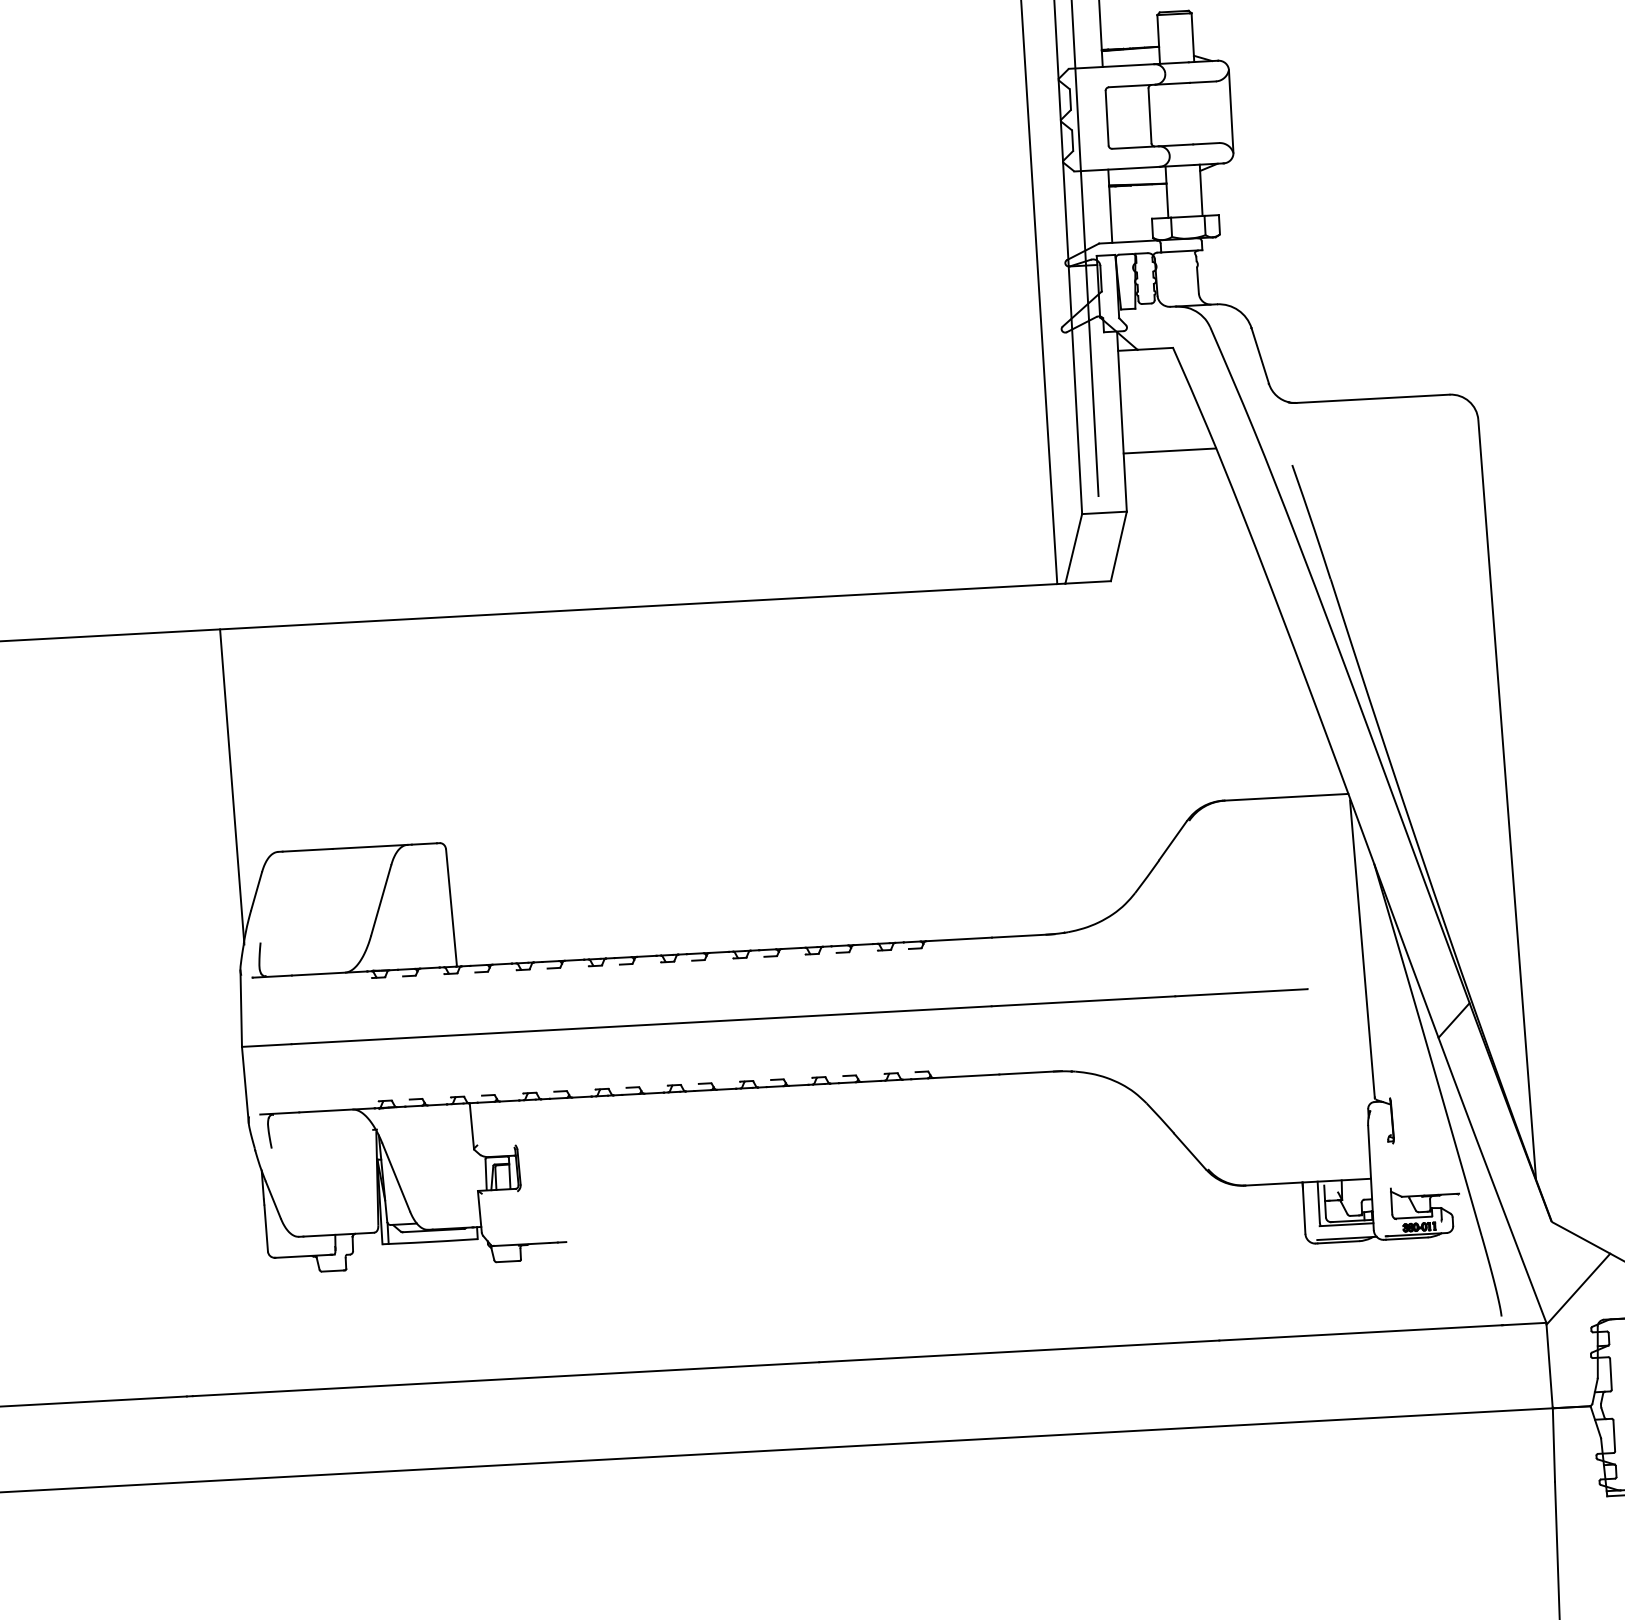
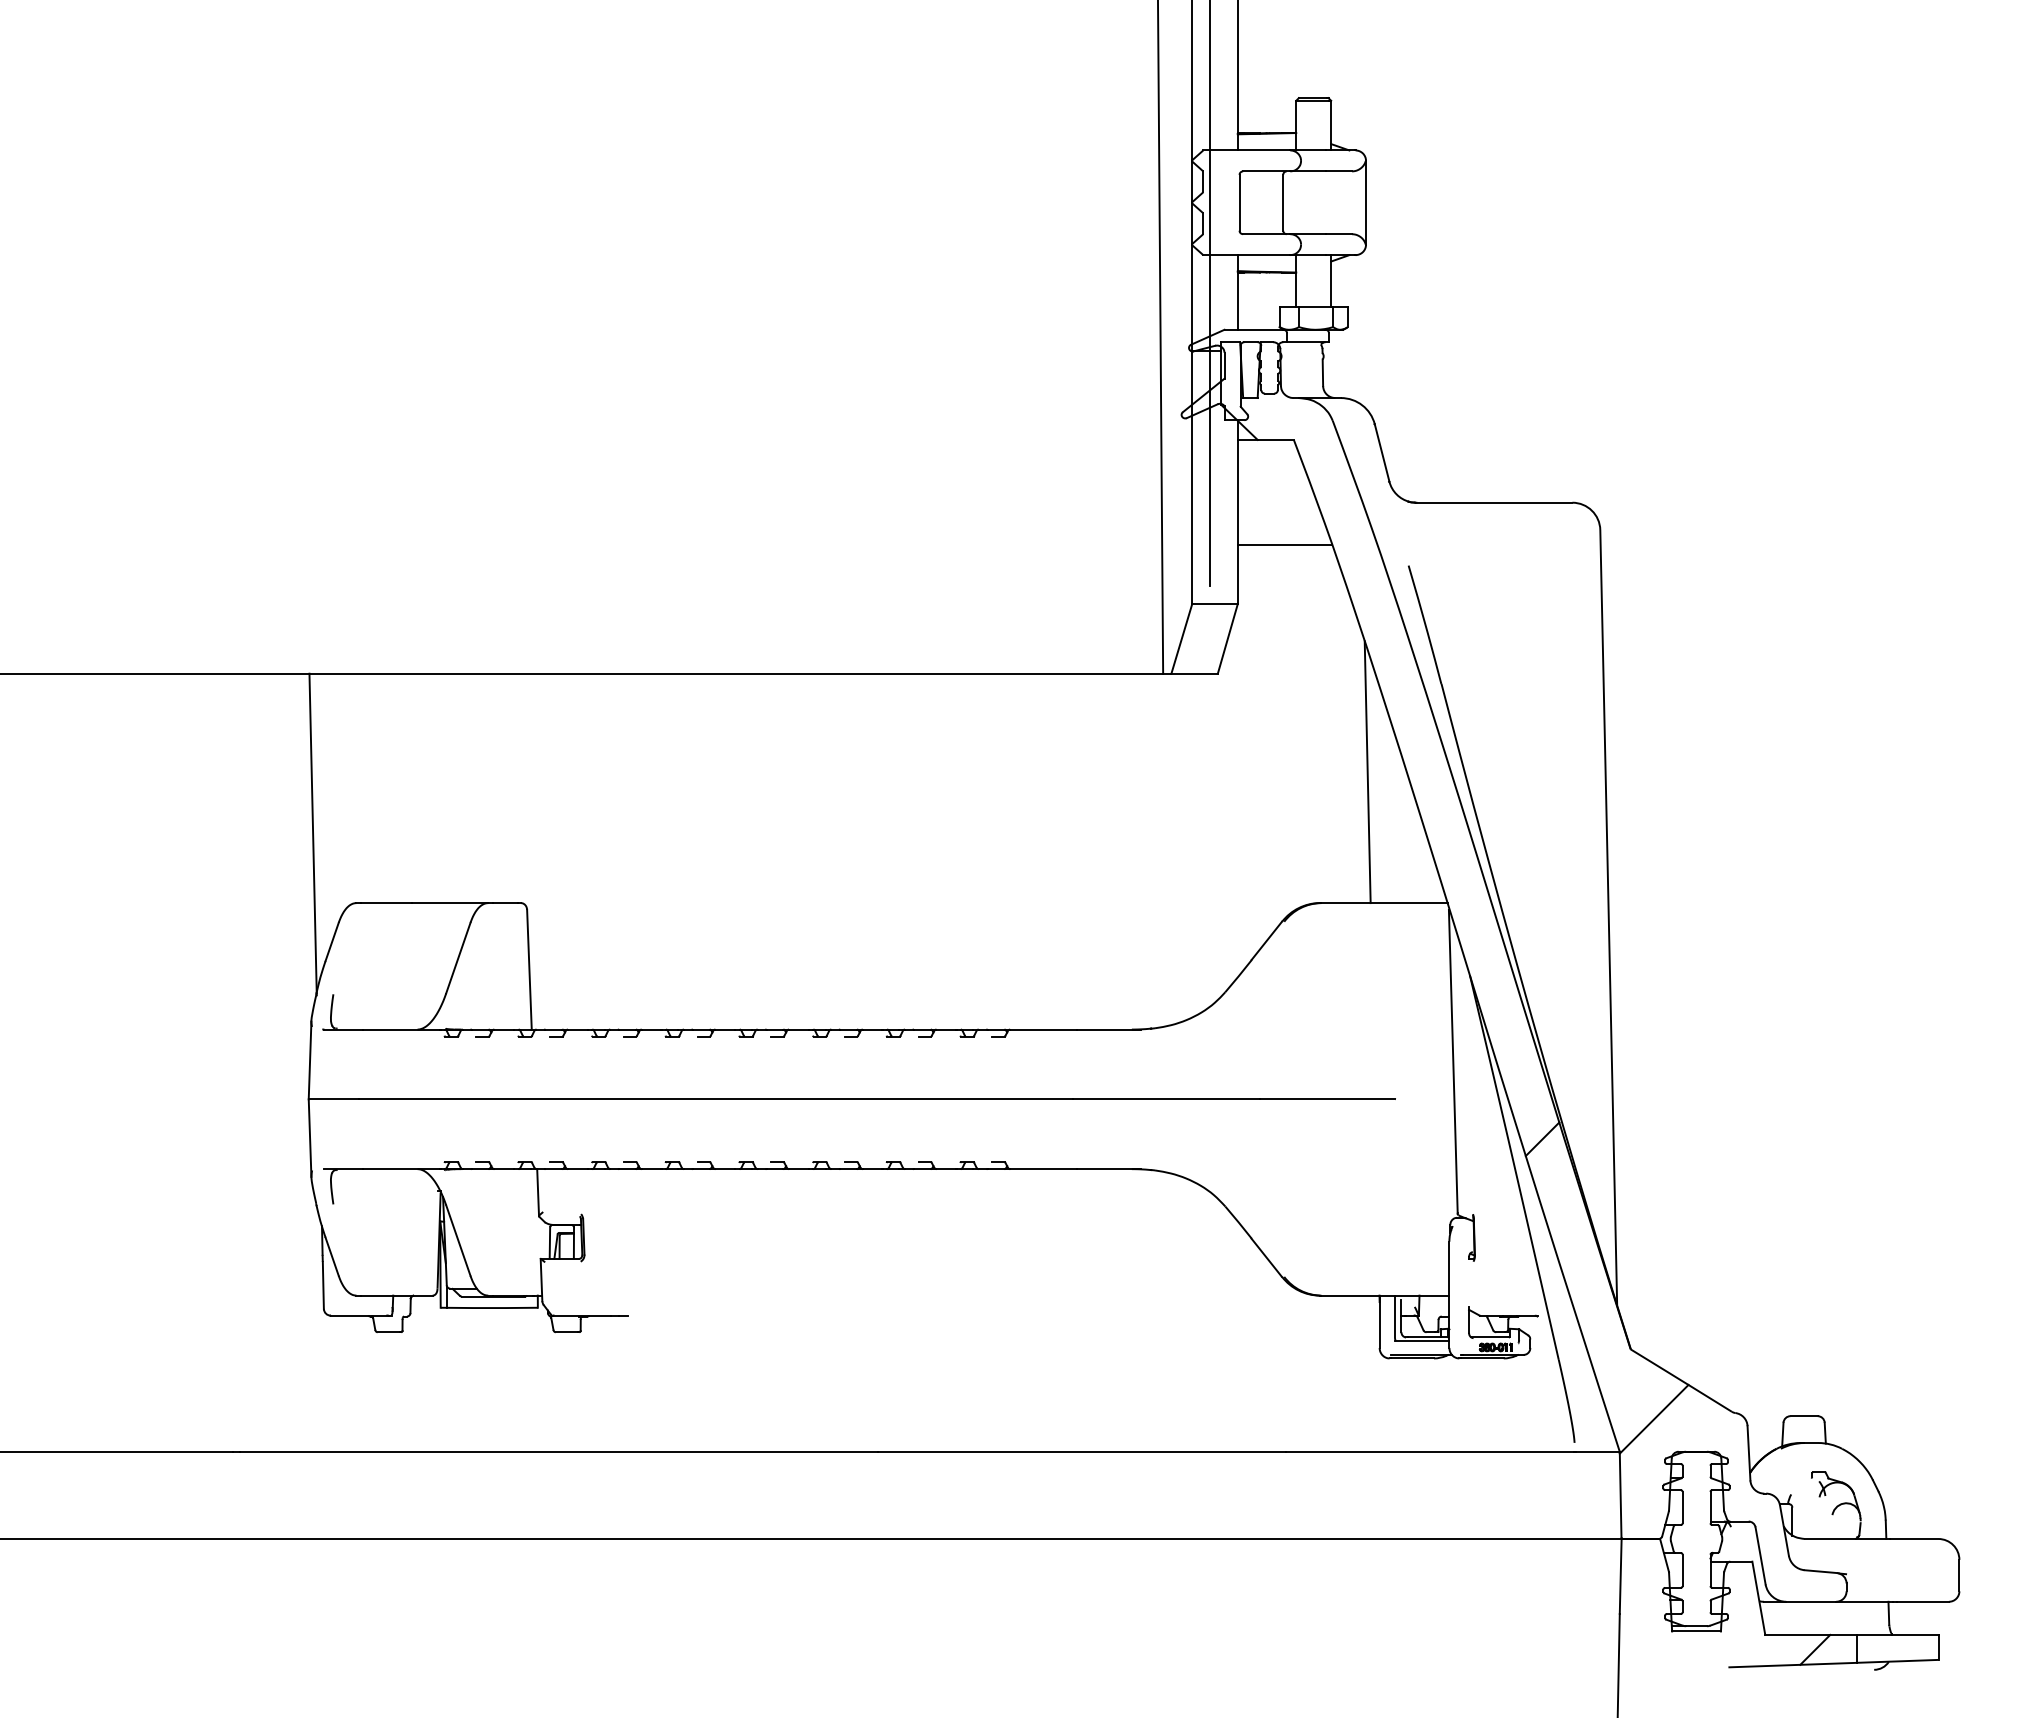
line: (1262, 670) -> (1367, 772), added

